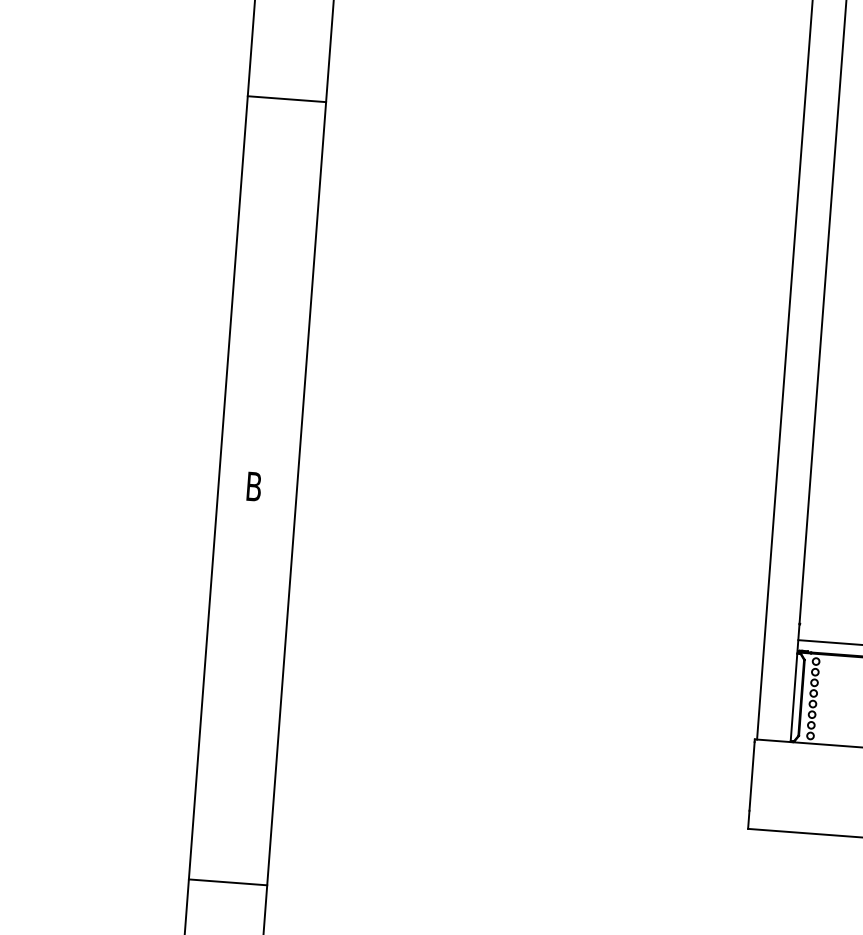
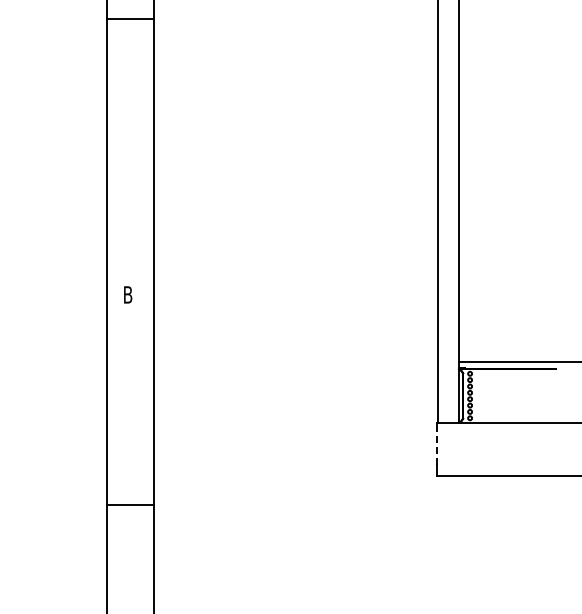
line: (285, 99) -> (129, 19), moved
line: (752, 775) -> (437, 444), solid -> dashed
line: (226, 882) -> (129, 505), moved

